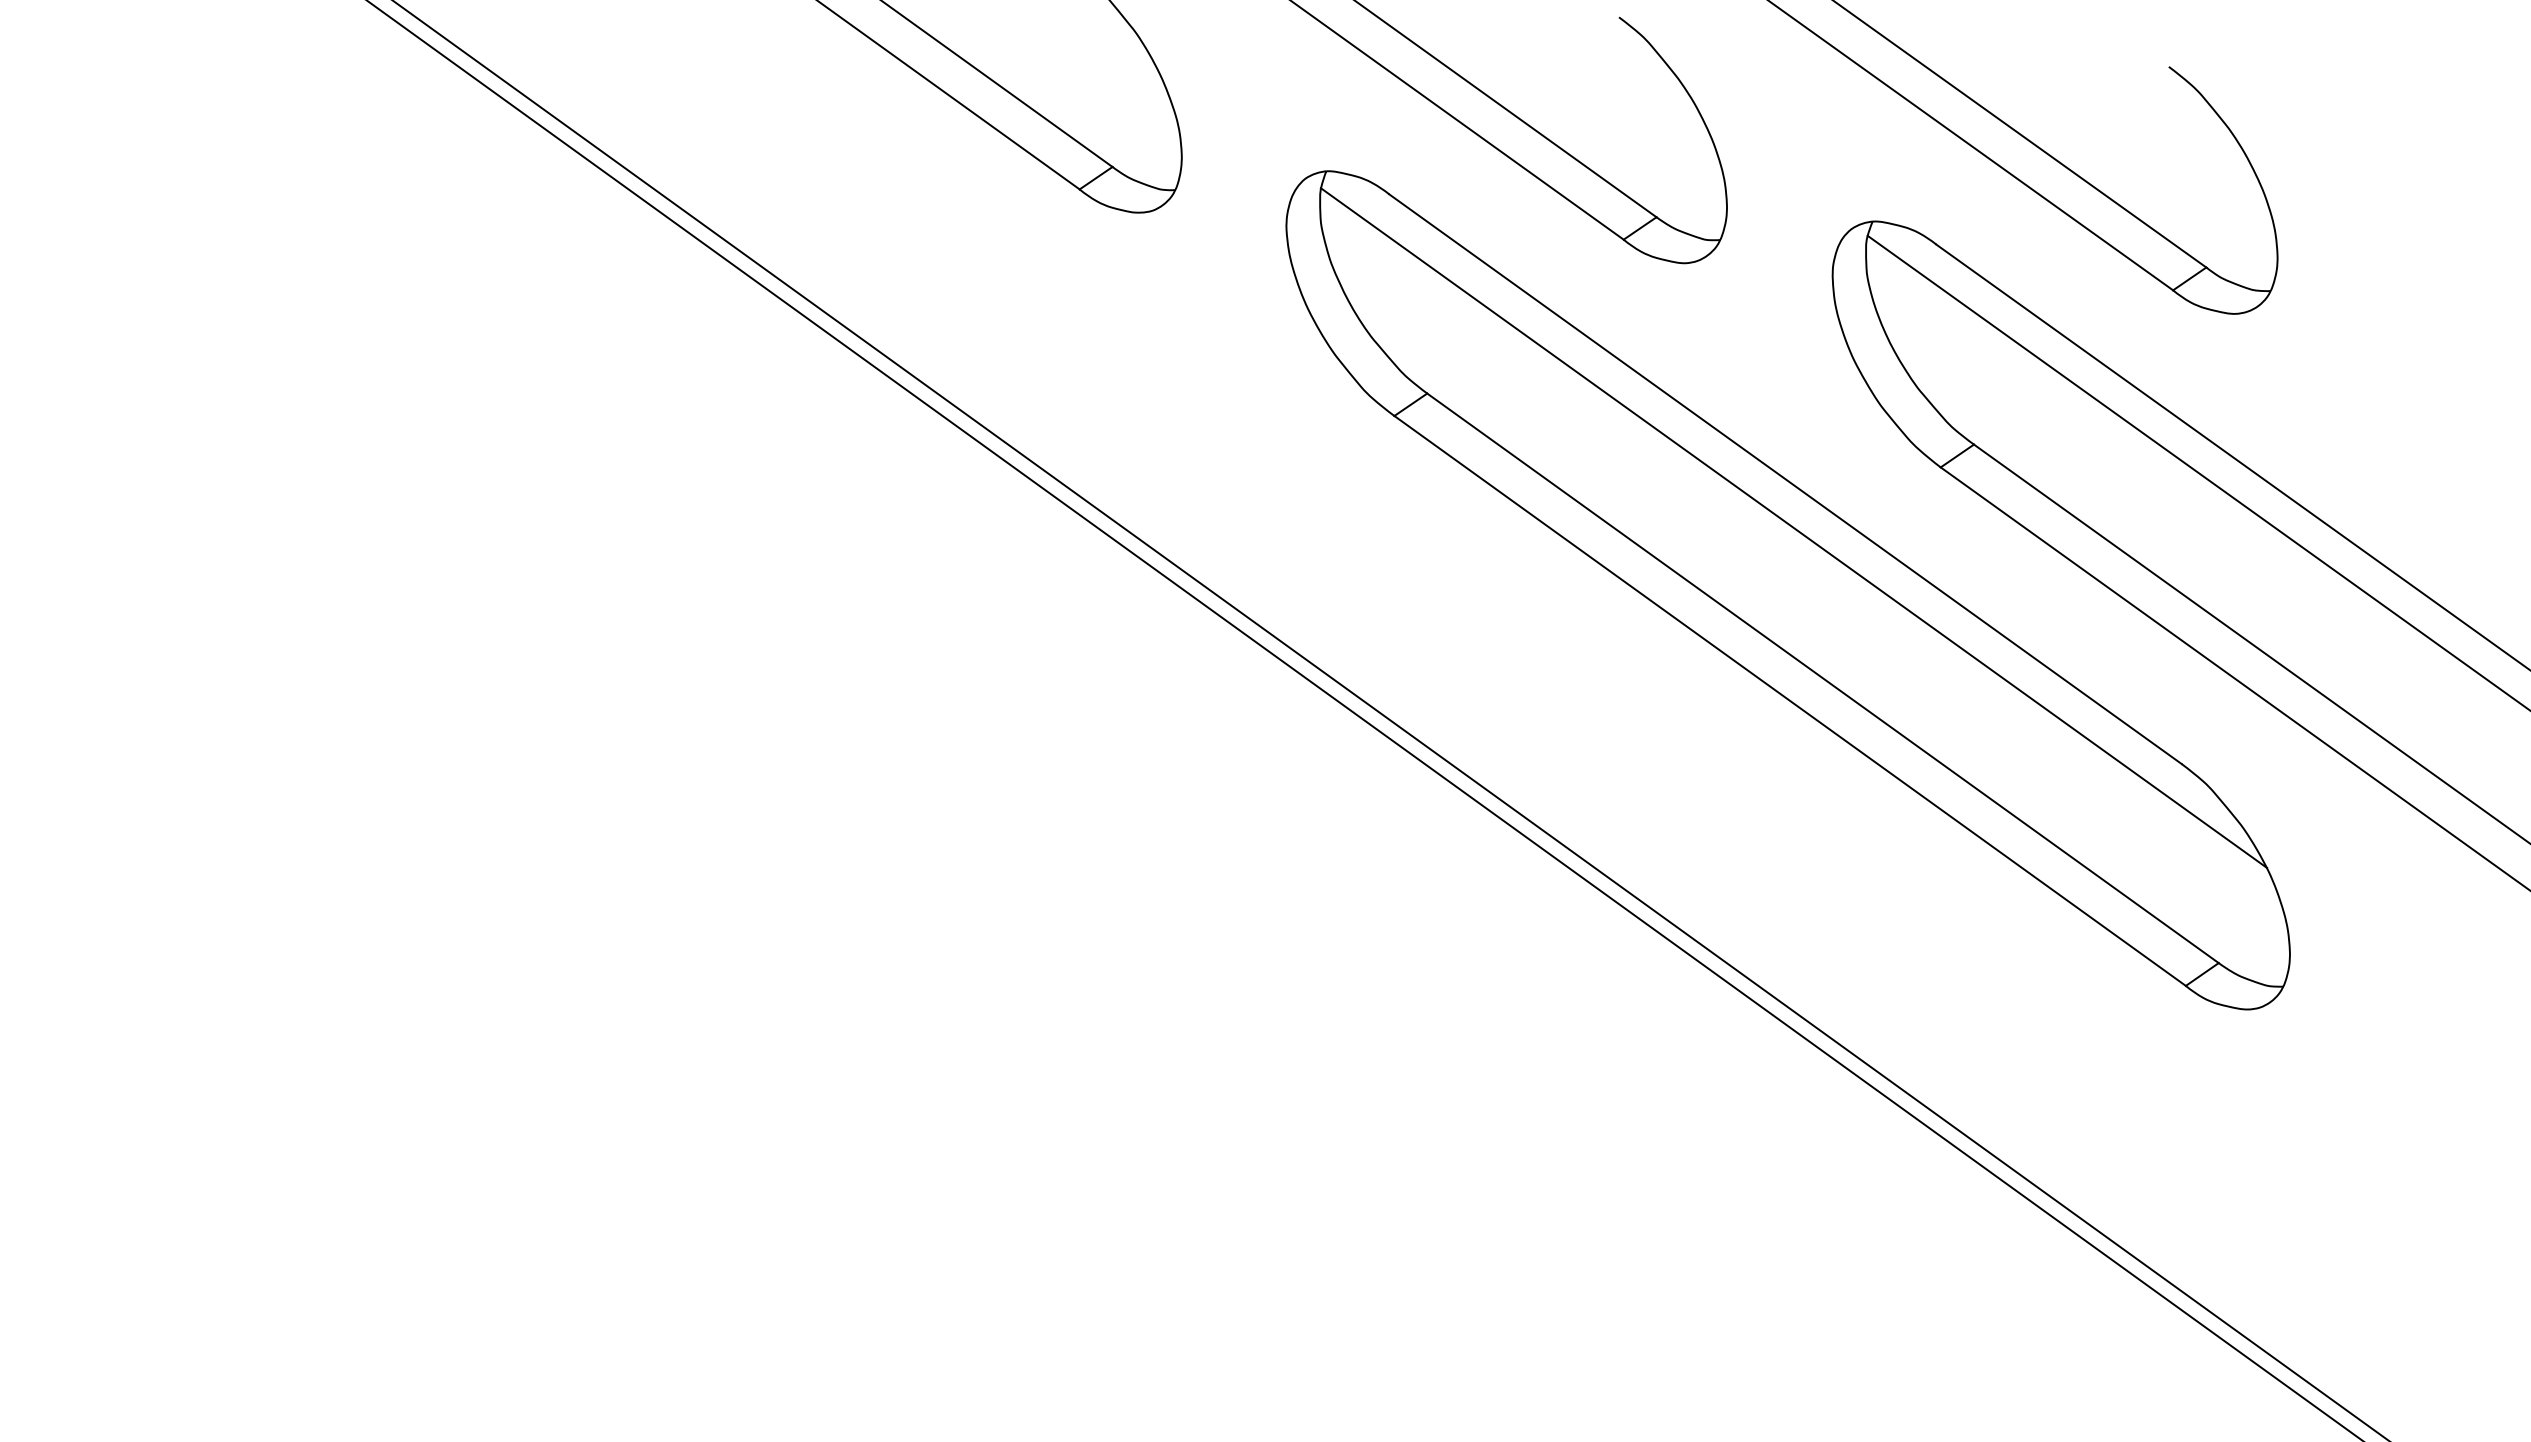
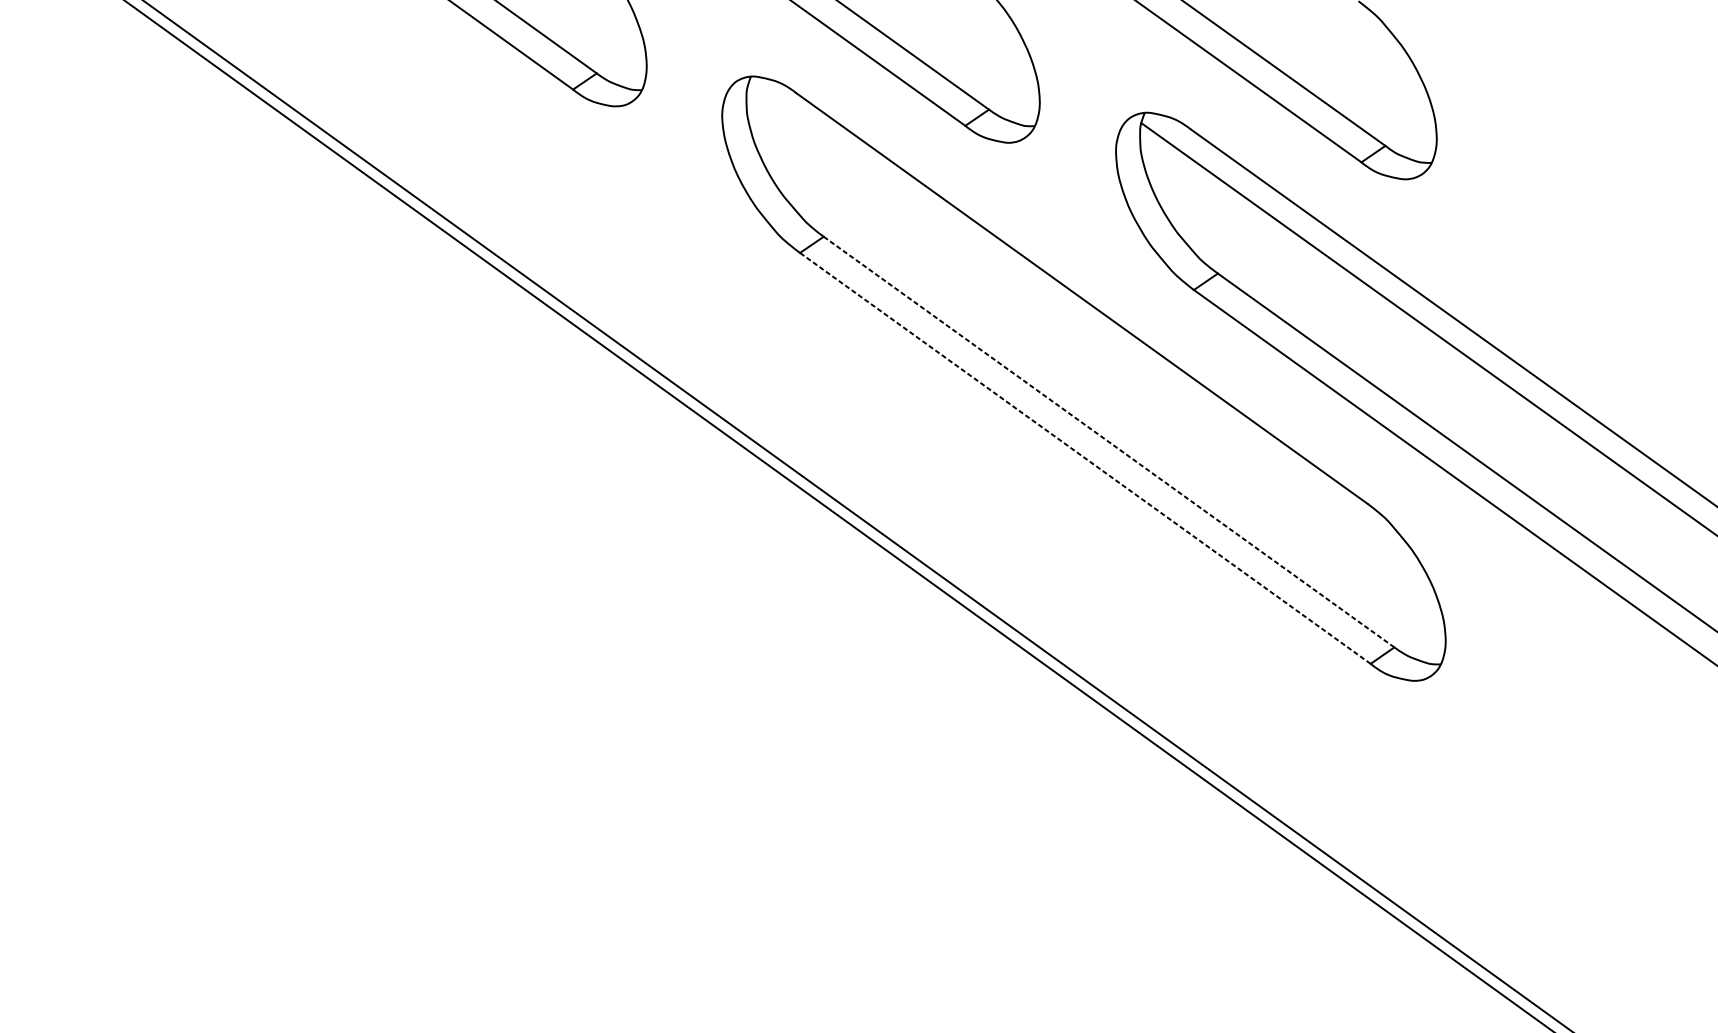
line: (1793, 527) -> (1087, 333), removed
line: (1823, 678) -> (1109, 442), solid -> dashed
line: (1790, 700) -> (1085, 458), solid -> dashed

